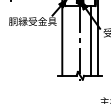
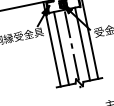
line: (70, 40) -> (61, 48), added

